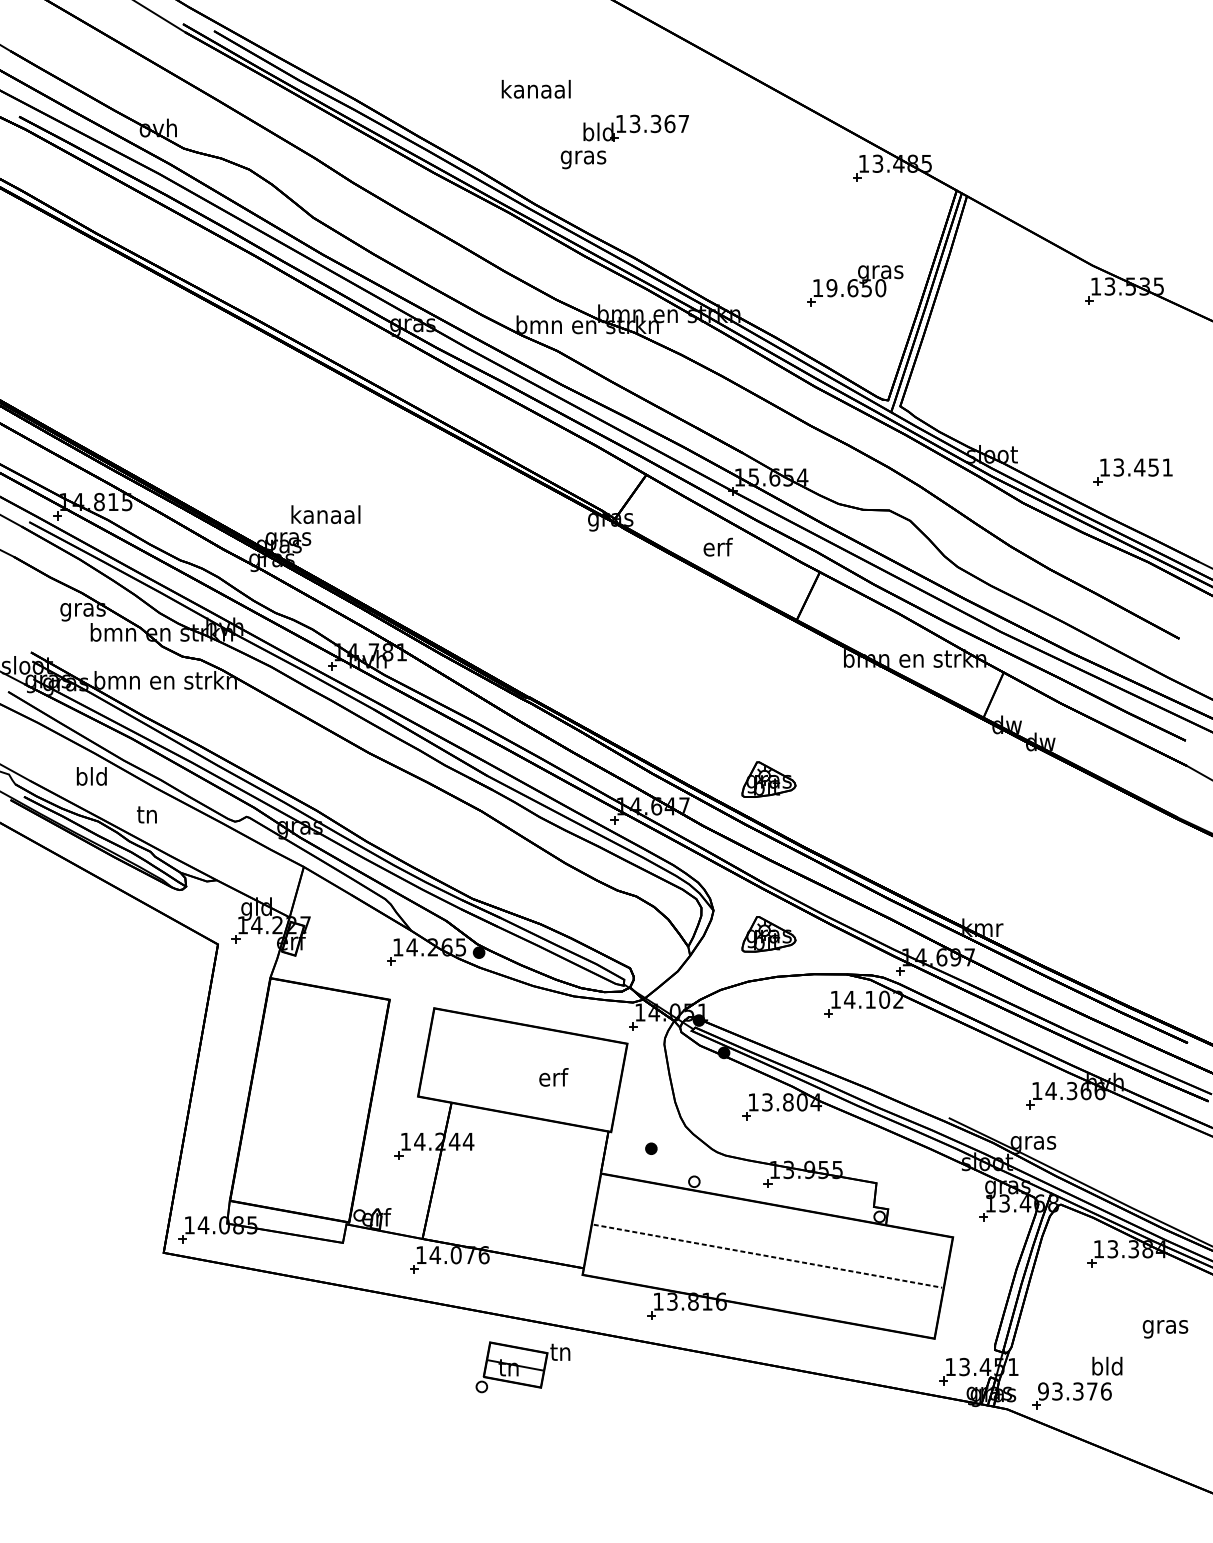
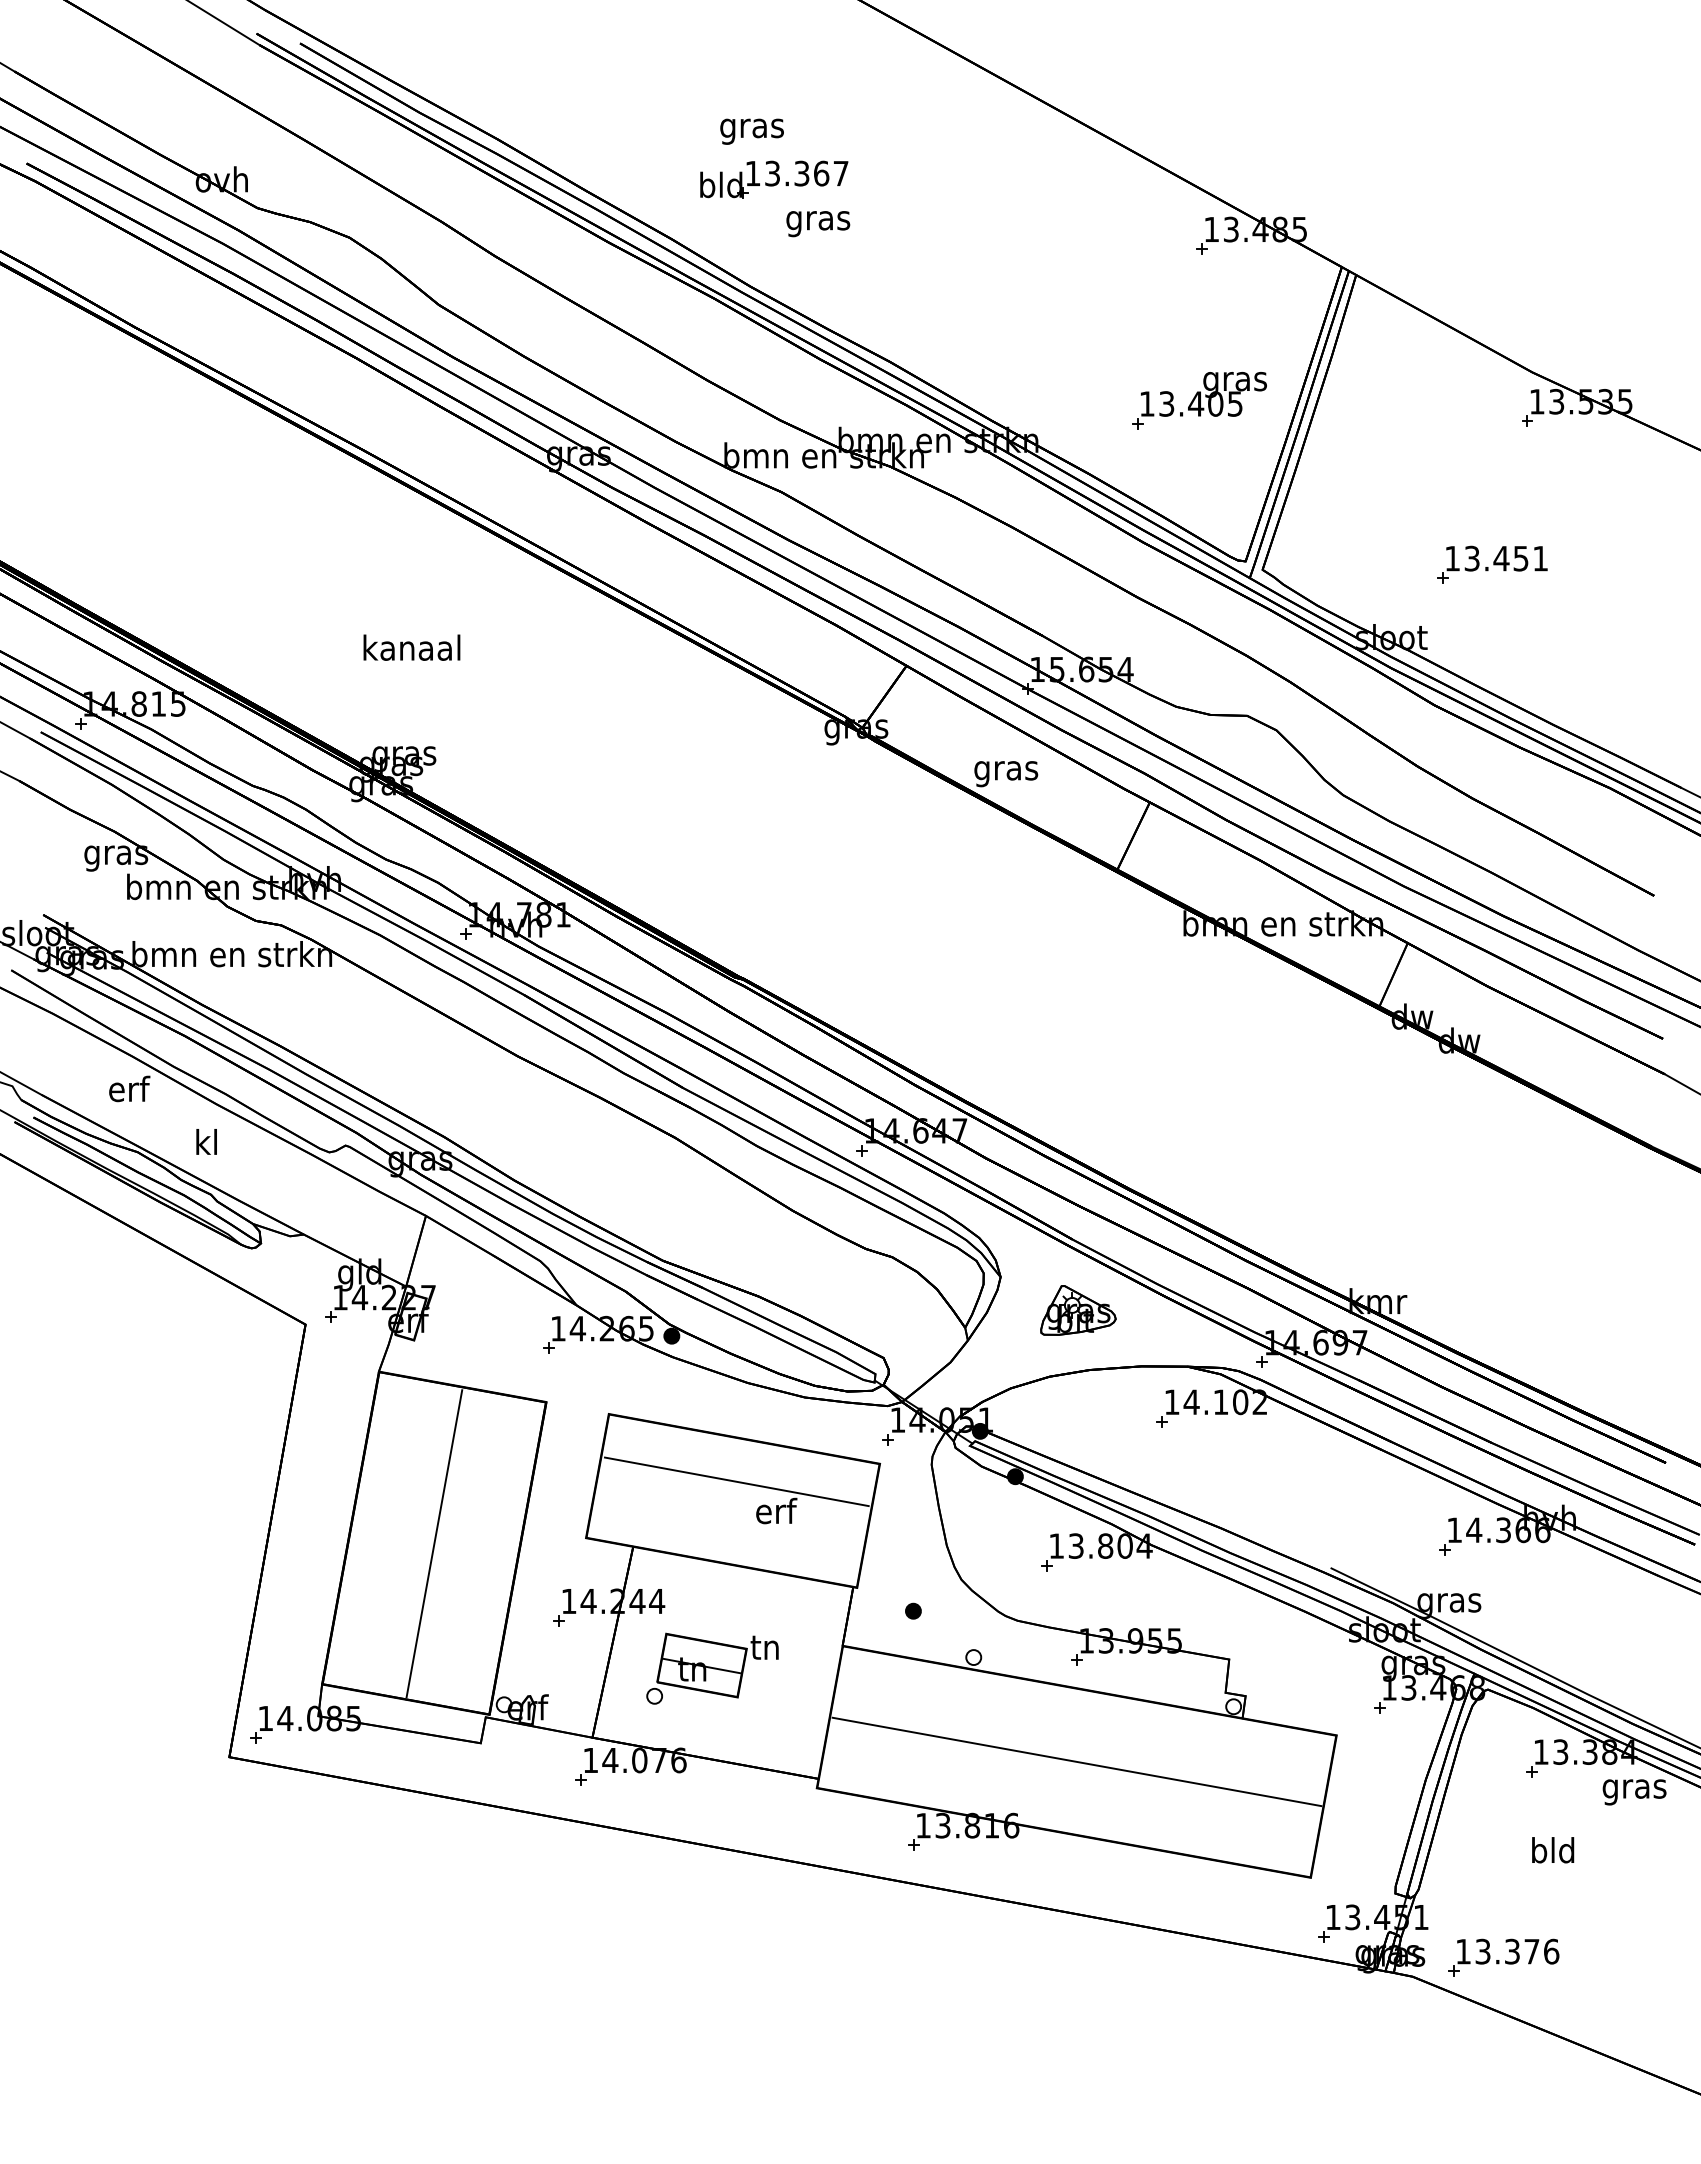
text: (535, 91) -> (751, 127), kanaal -> gras
part: (636, 128) -> (774, 179), moved
text: (856, 287) -> (1200, 403), 19.650 -> 13.405
part: (1133, 471) -> (1492, 564), moved
text: (325, 514) -> (411, 647), moved
text: (717, 549) -> (1006, 770), erf -> gras
text: (91, 776) -> (128, 1088), bld -> erf
part: (769, 779) -> (1078, 1093), removed
text: (146, 813) -> (205, 1141), tn -> kl
line: (525, 1056) -> (736, 1481), added
line: (309, 1100) -> (434, 1543), added
line: (768, 1256) -> (1077, 1762), dashed -> solid
text: (1165, 1329) -> (1634, 1792), moved
text: (1107, 1366) -> (1553, 1850), moved
part: (523, 1367) -> (712, 1668), moved
text: (1043, 1391) -> (1463, 1951), 93.376 -> 13.376

